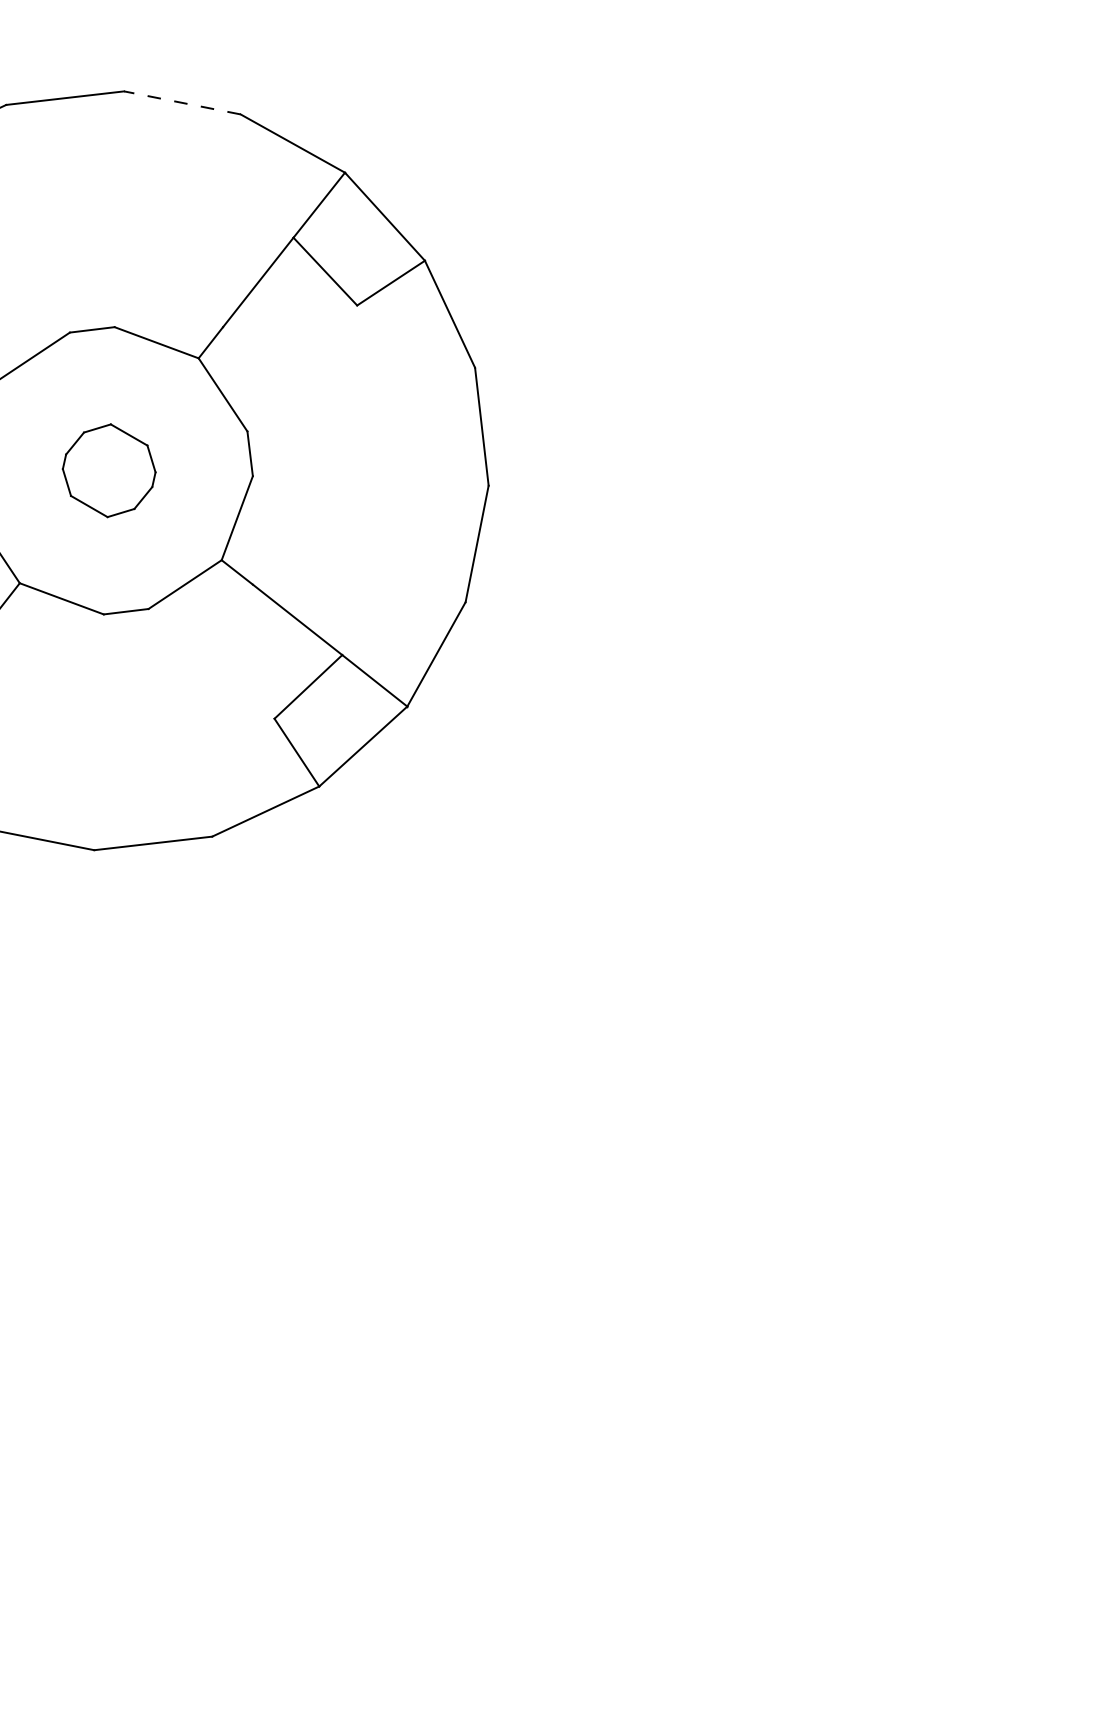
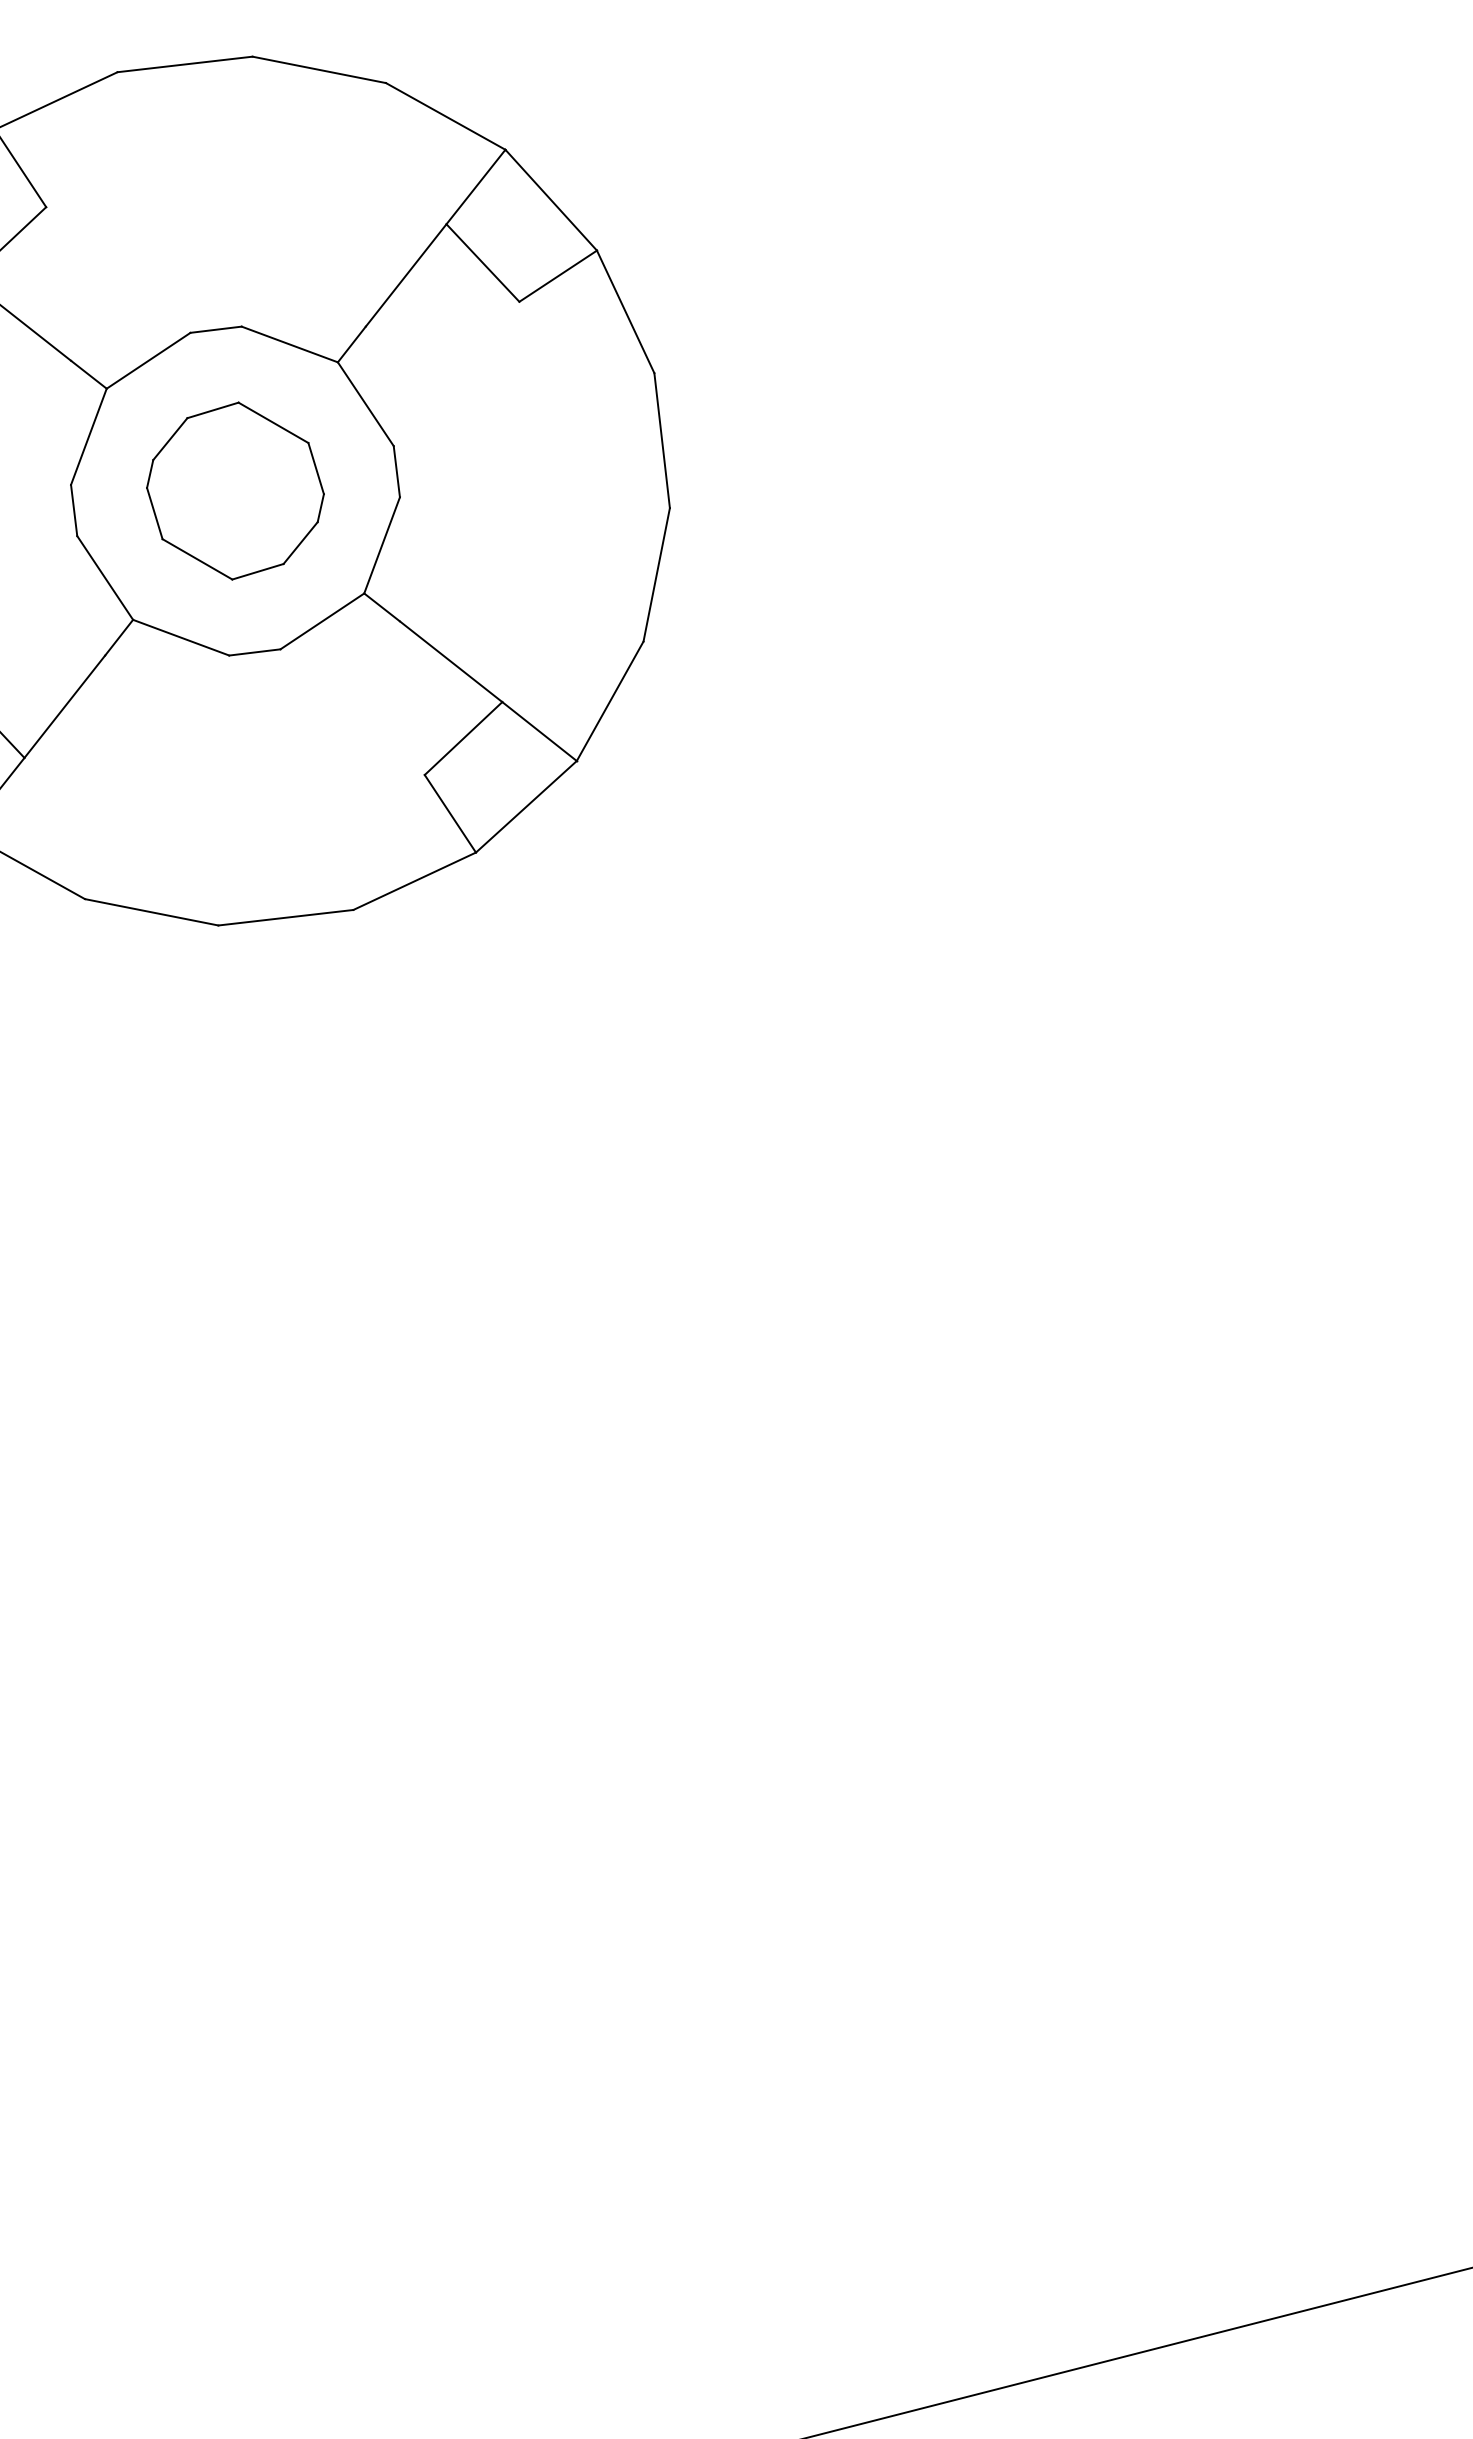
line: (181, 102) -> (318, 69), dashed -> solid
part: (109, 470) -> (235, 490), size x1.67

